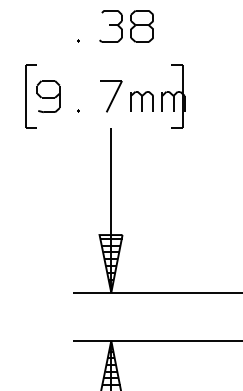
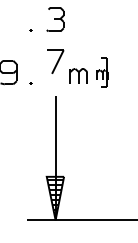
part: (141, 26) -> (78, 19), removed
part: (111, 96) -> (55, 61), moved
part: (173, 96) -> (102, 72), size x0.6

